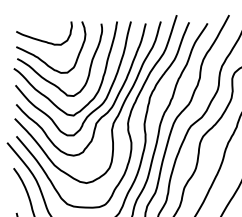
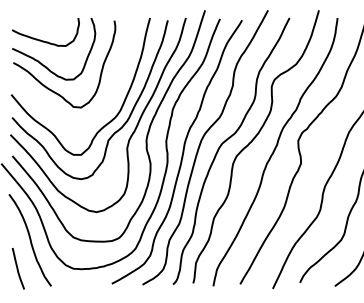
curve: (46, 96) -> (48, 107), removed

